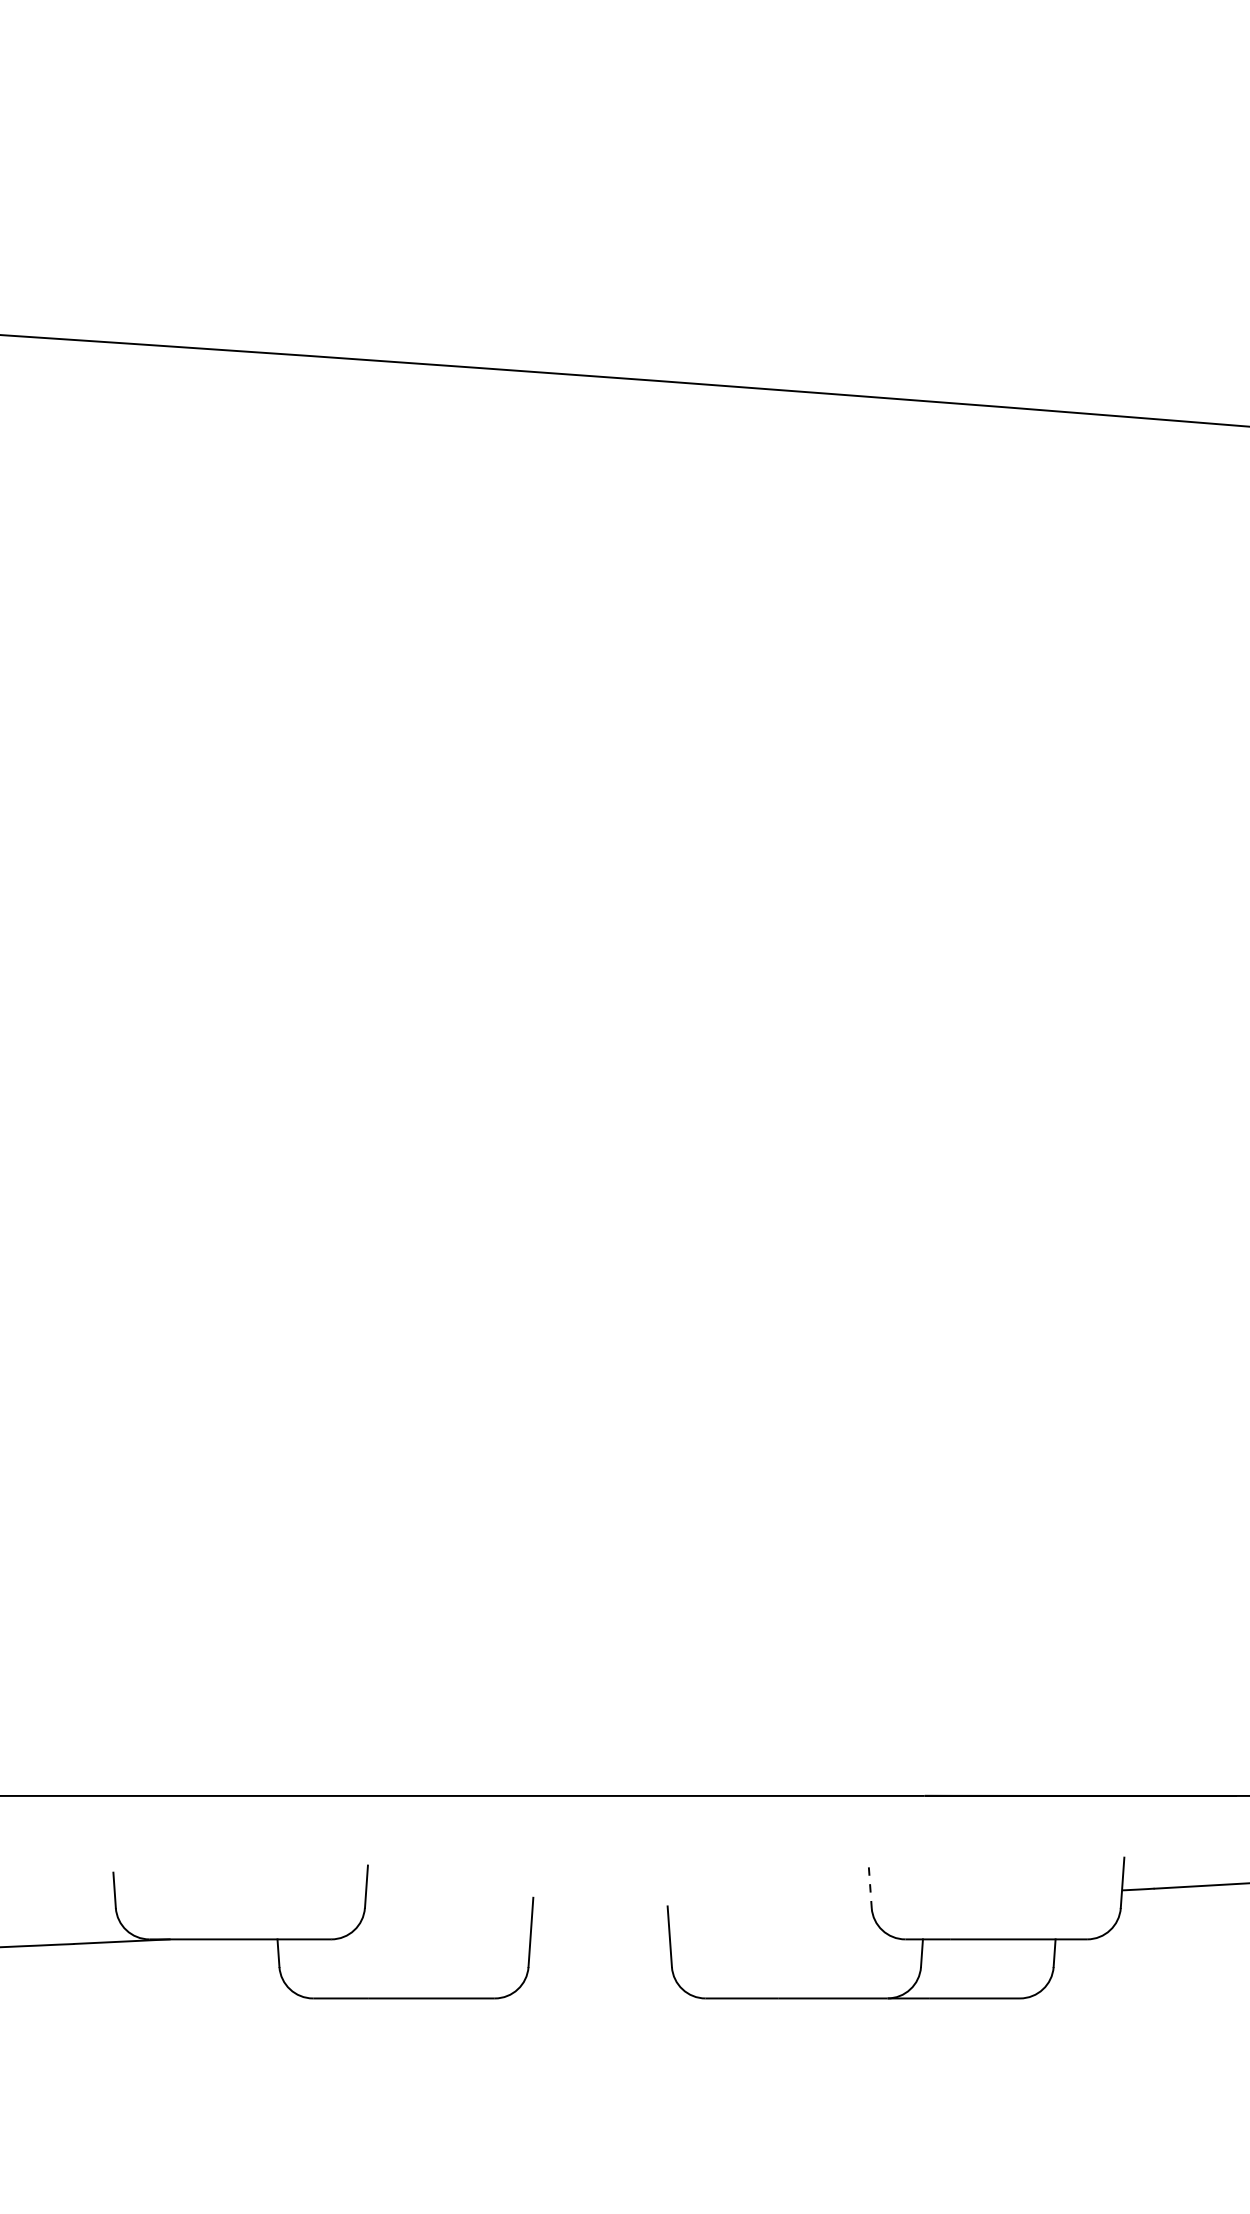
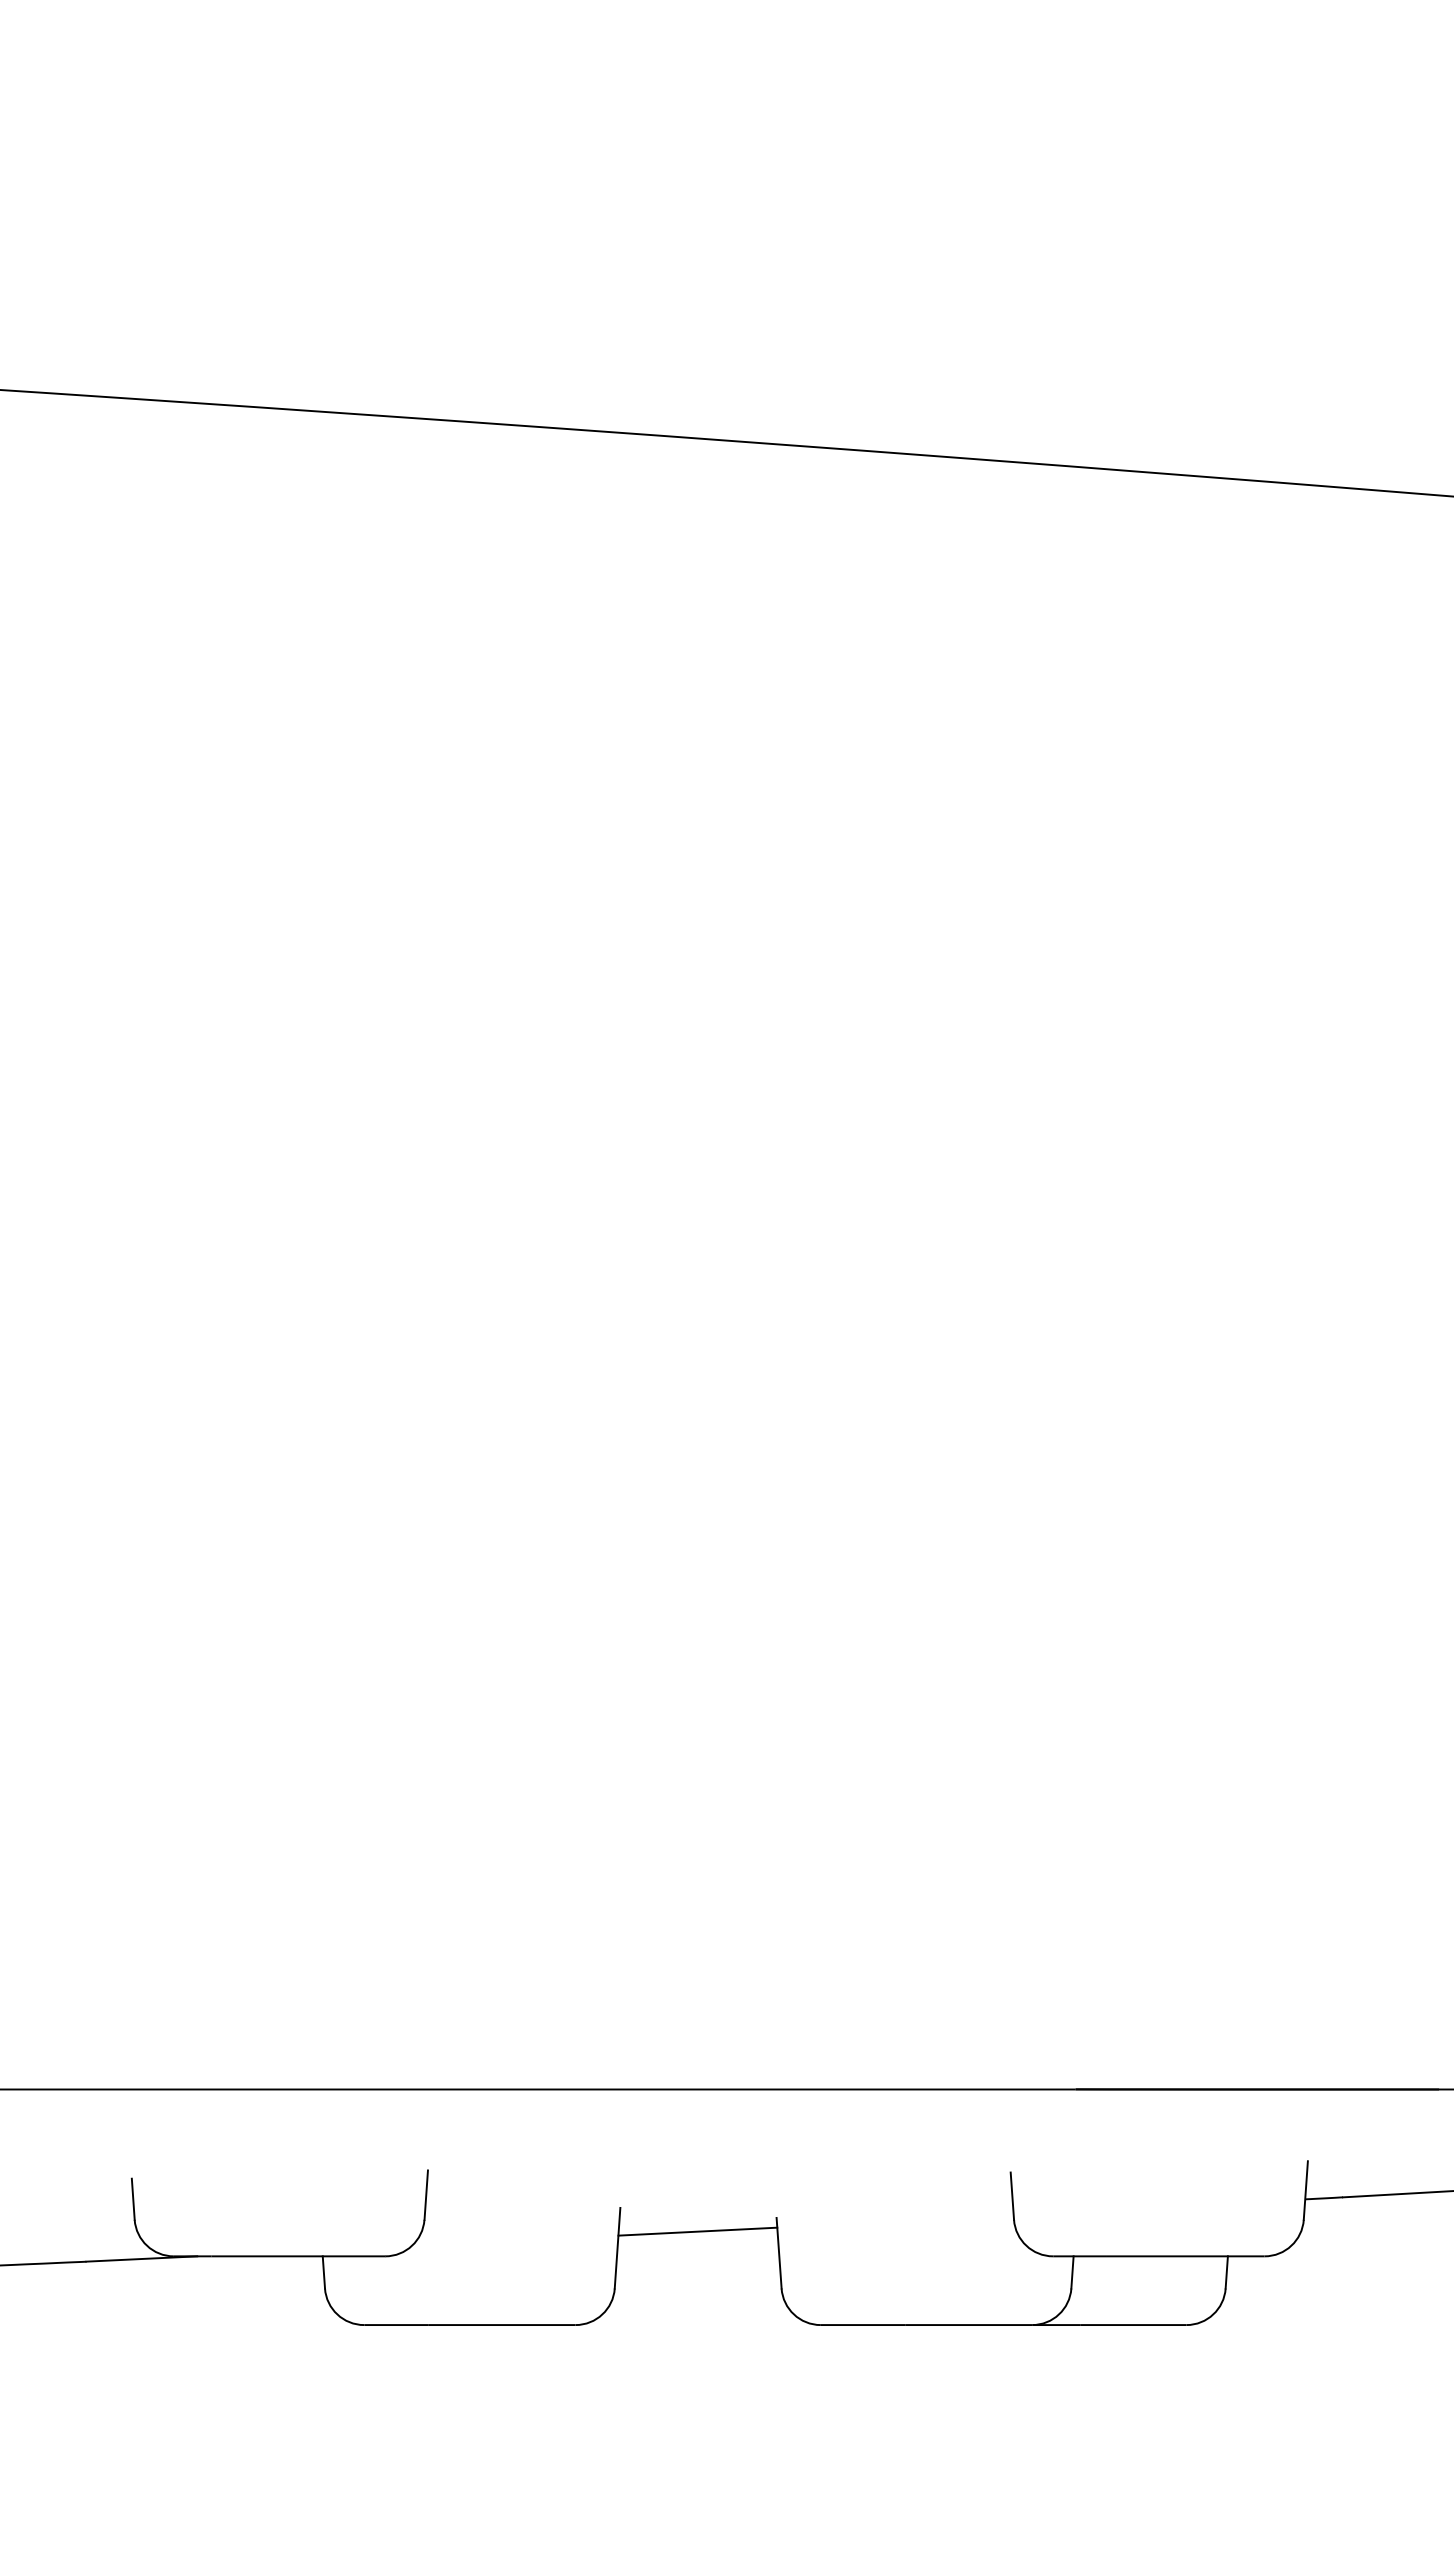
line: (870, 1887) -> (1012, 2196), dashed -> solid
line: (599, 1918) -> (697, 2231), added

